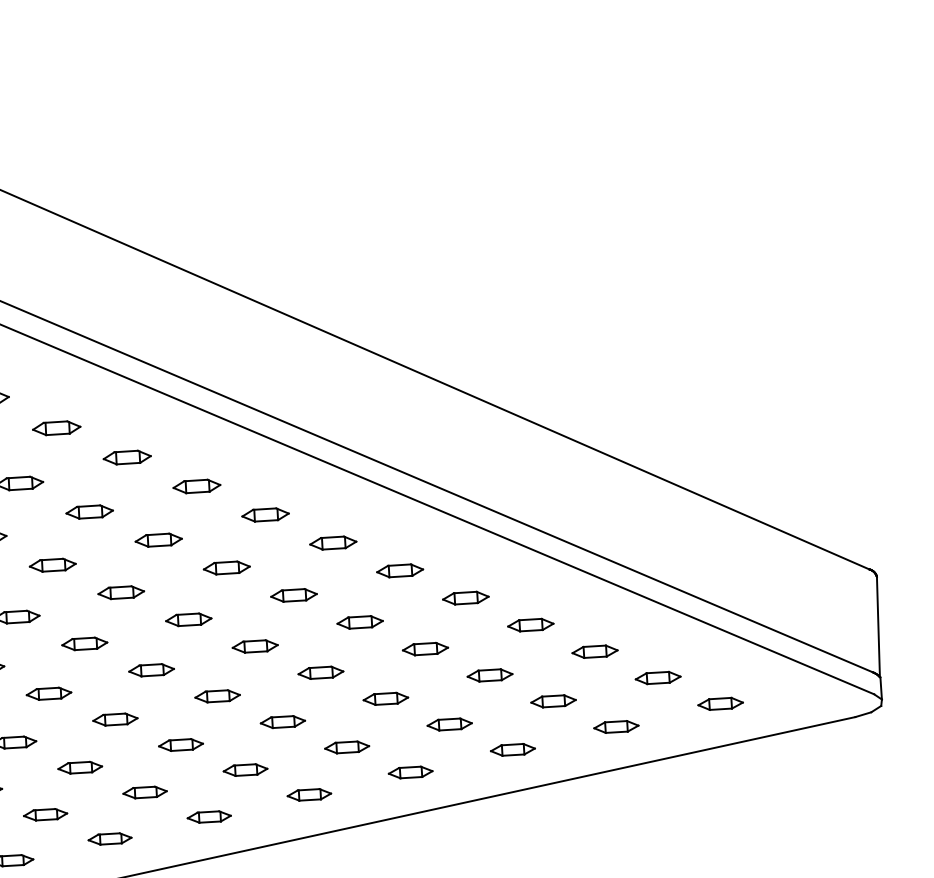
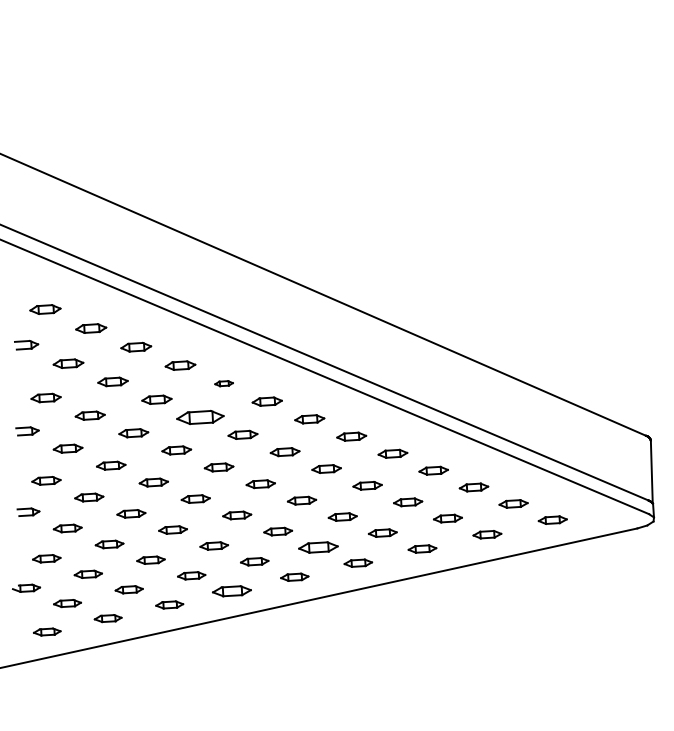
part: (195, 486) -> (223, 383), size x0.6
part: (157, 540) -> (199, 417), size x1.6
part: (347, 747) -> (318, 547), size x1.4
part: (208, 815) -> (231, 590), size x1.4

